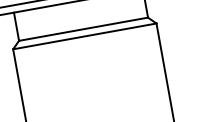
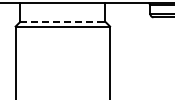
line: (84, 28) -> (63, 21), solid -> dashed

